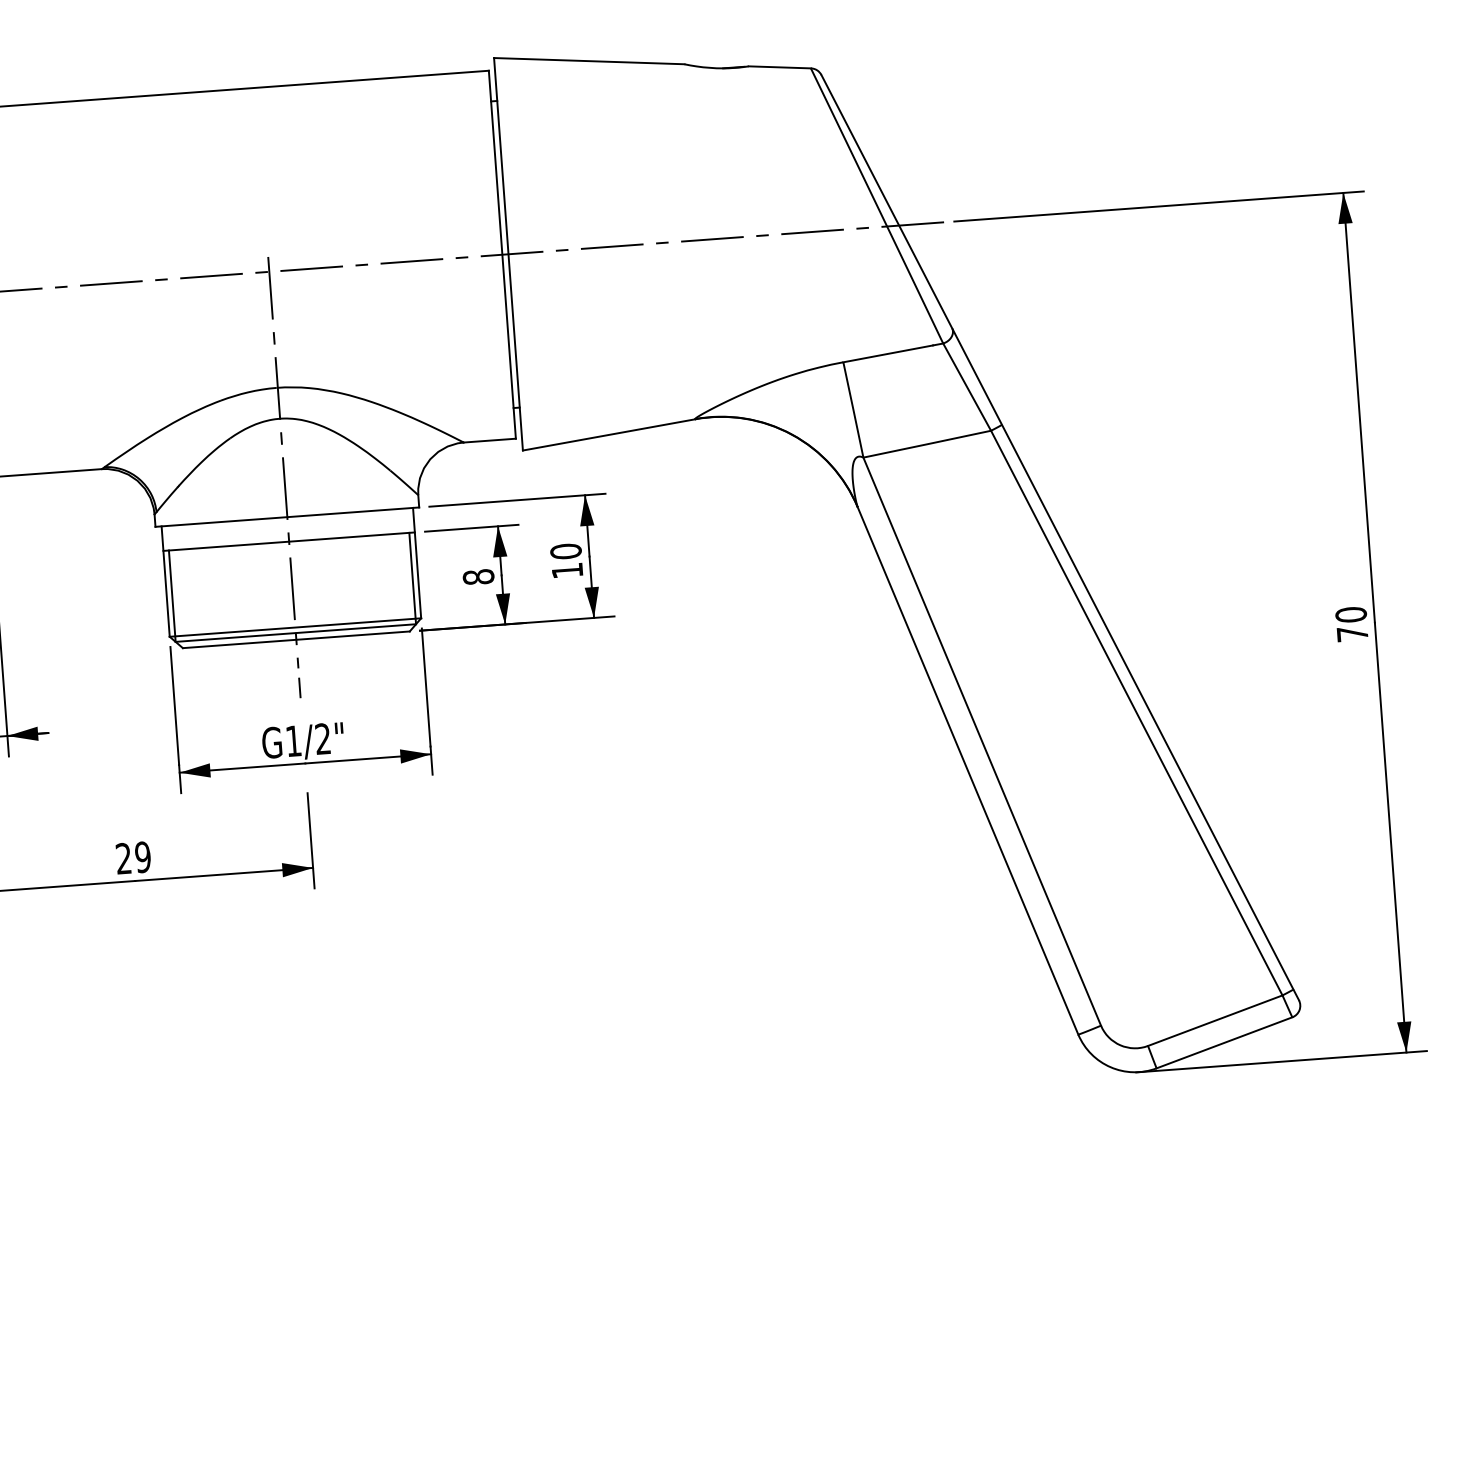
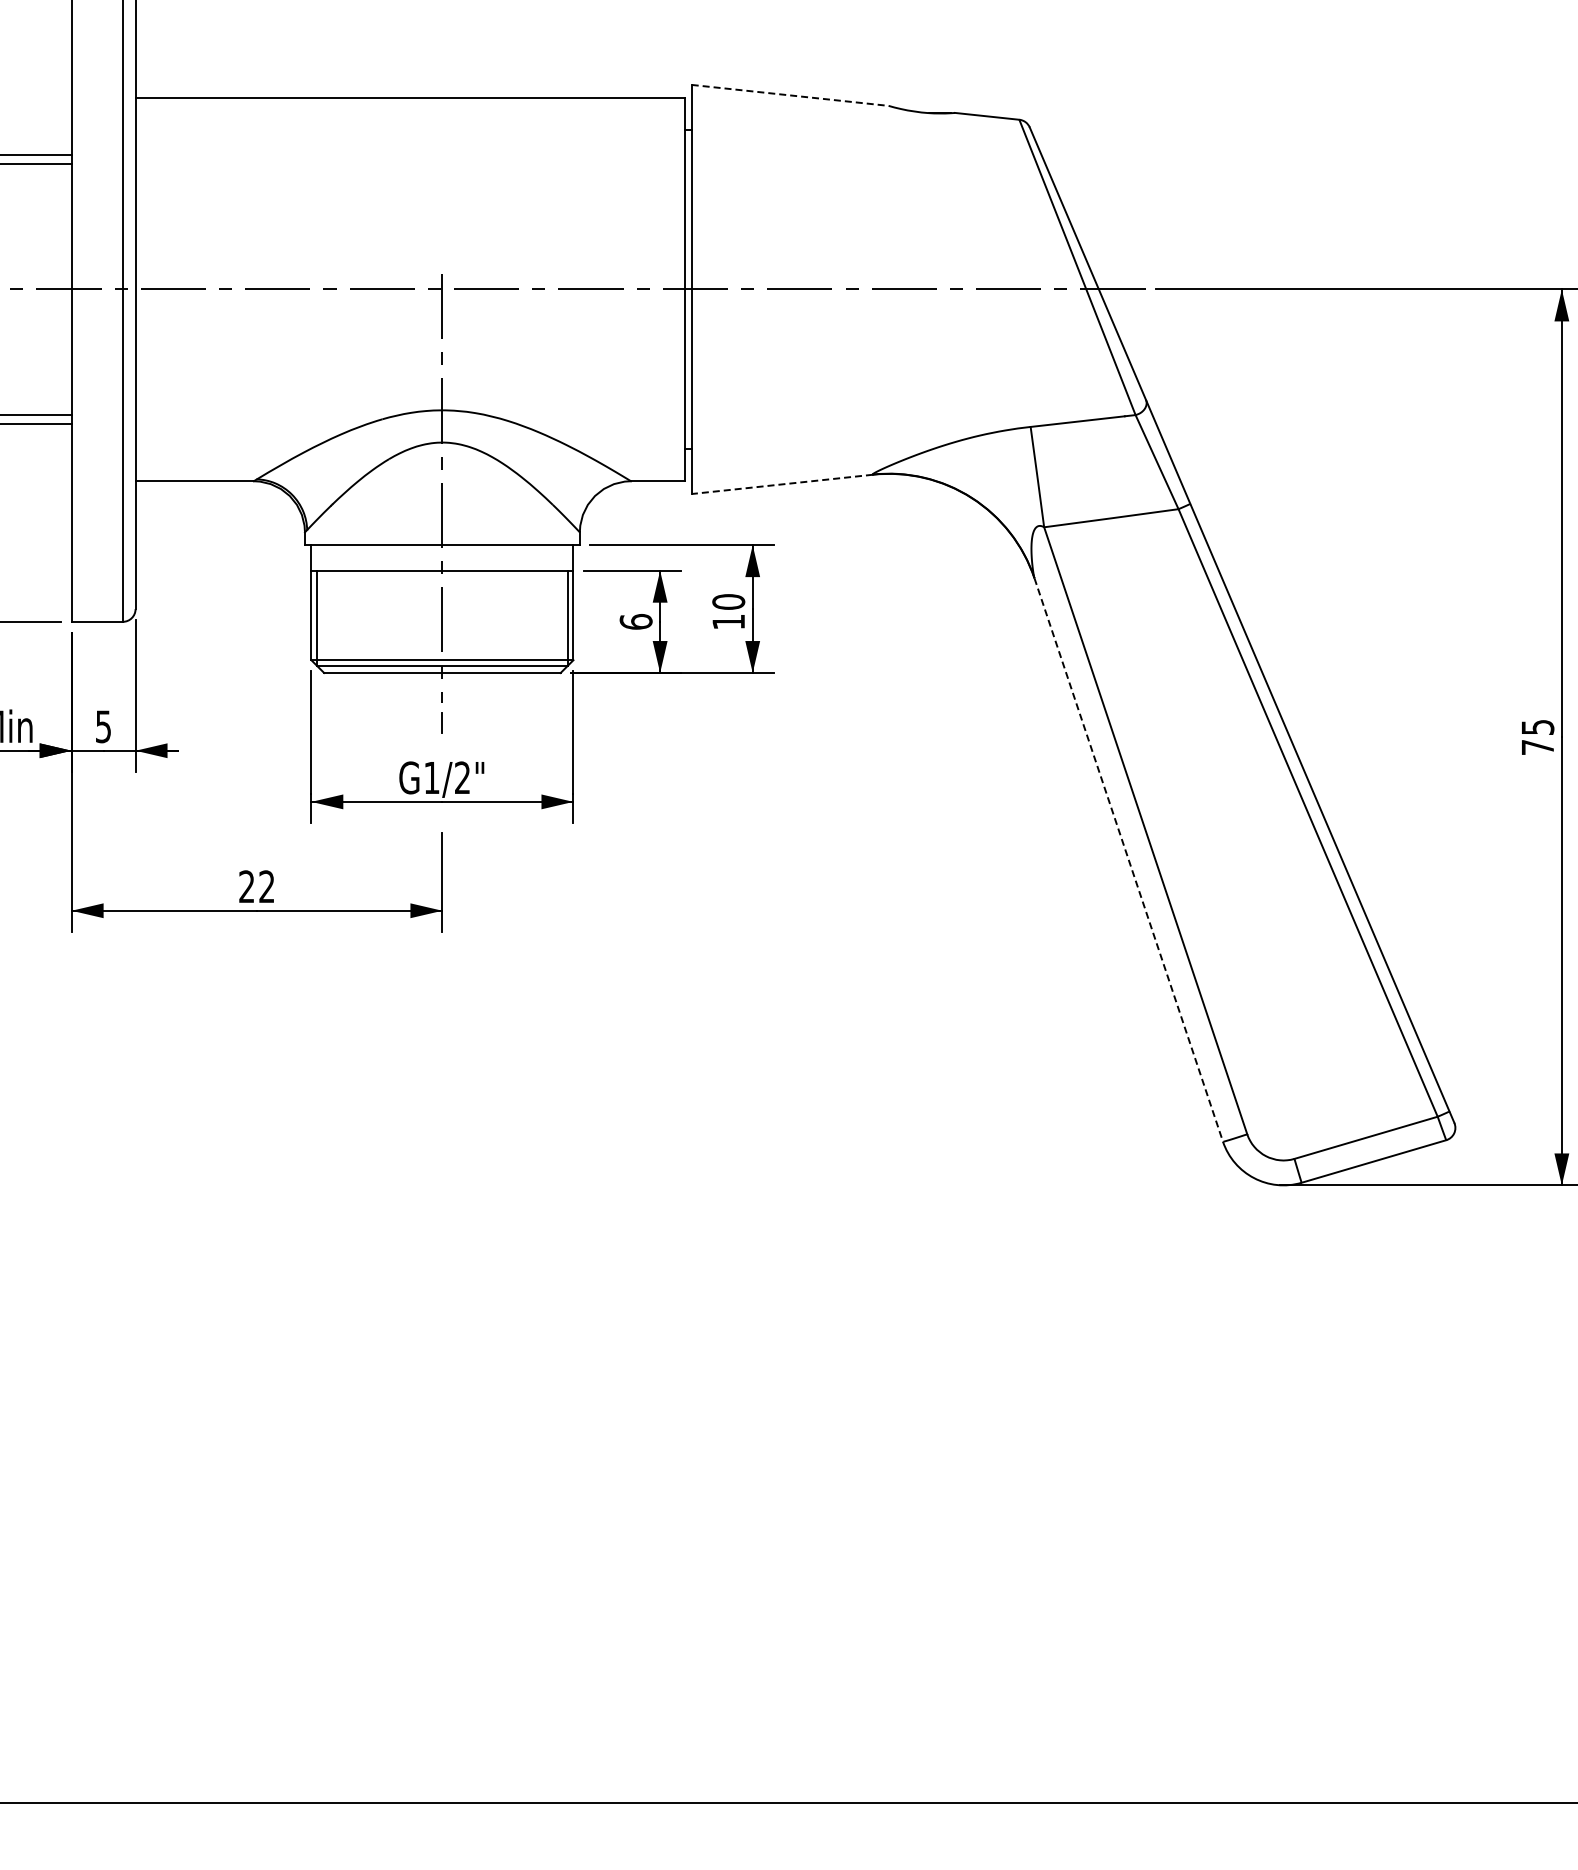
line: (589, 61) -> (790, 95), solid -> dashed
line: (608, 435) -> (781, 484), solid -> dashed
text: (477, 576) -> (635, 621), 8 -> 6
text: (1350, 614) -> (1537, 727), 70 -> 75
line: (967, 771) -> (1128, 860), solid -> dashed
text: (142, 857) -> (266, 886), 29 -> 22

